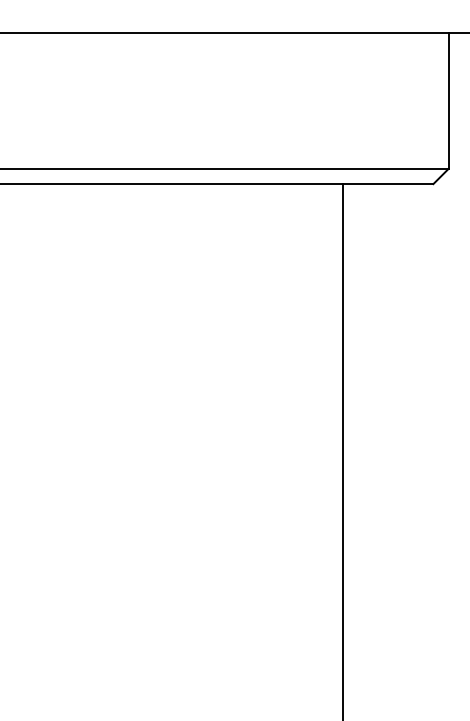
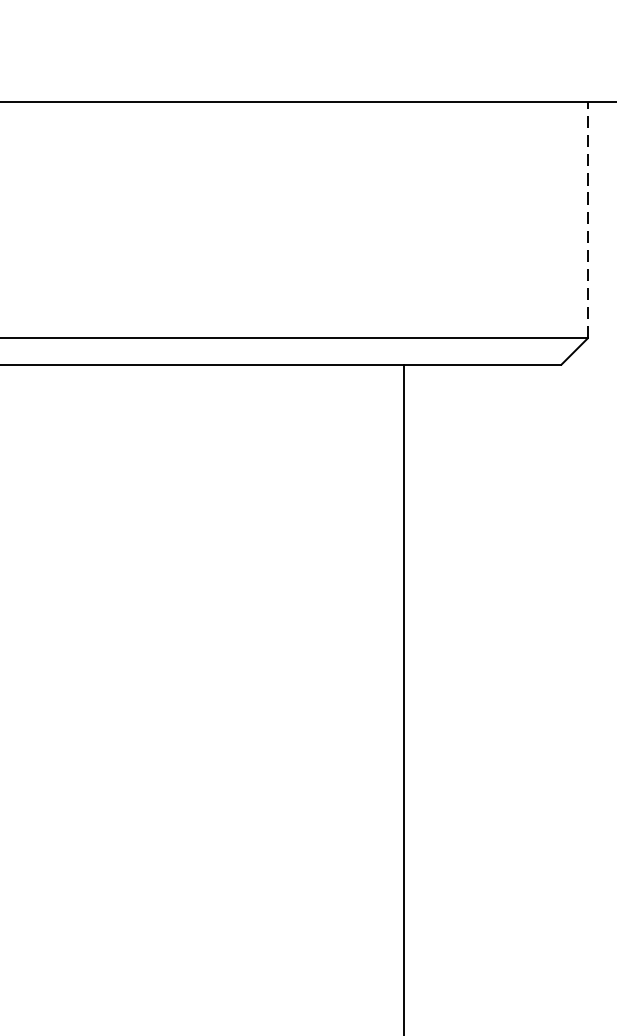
line: (448, 101) -> (587, 221), solid -> dashed

